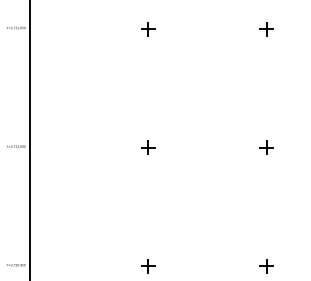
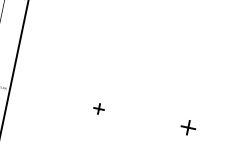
part: (148, 29) -> (117, 19), removed
part: (266, 29) -> (206, 38), removed
part: (266, 147) -> (188, 127), size x1.4

